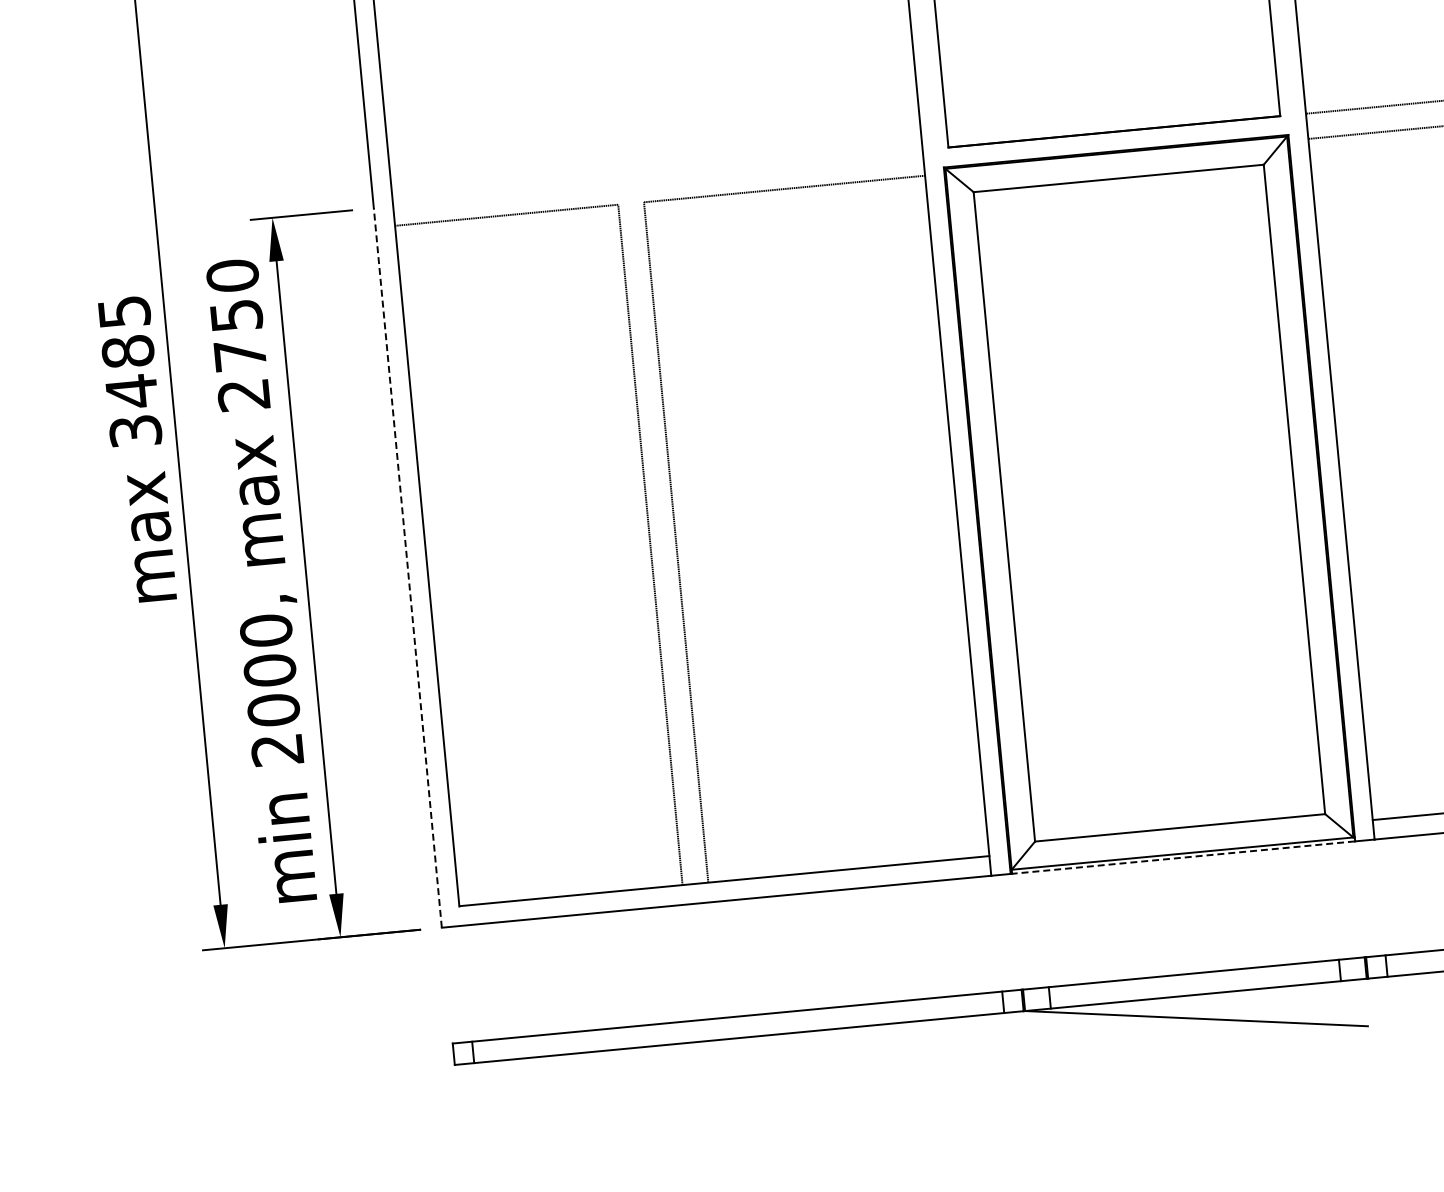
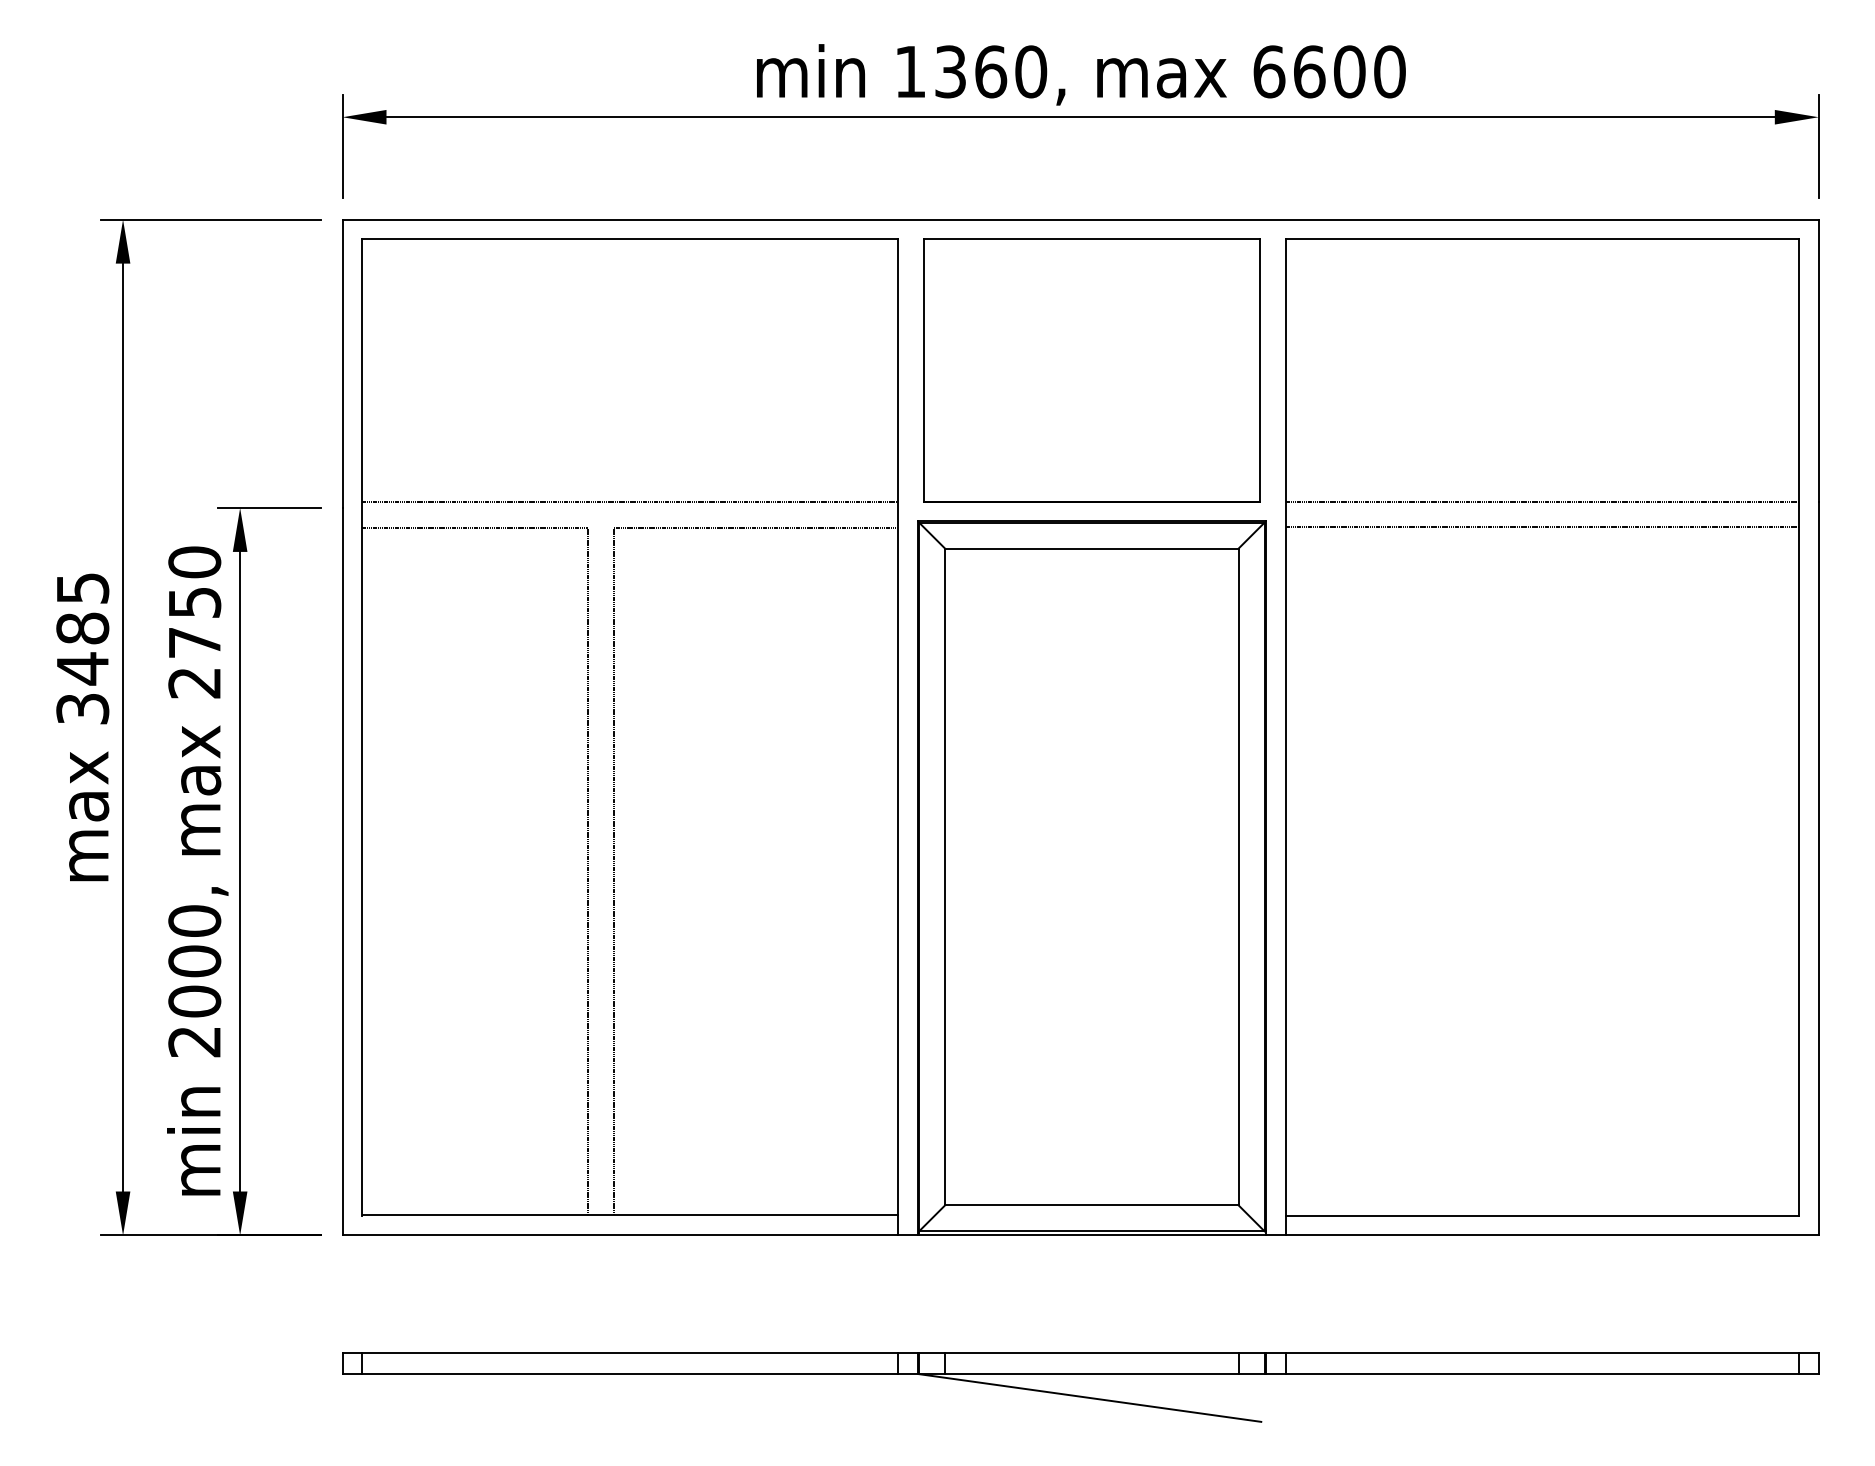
line: (657, 174) -> (630, 501), added
line: (407, 567) -> (342, 871), dashed -> solid
line: (1183, 857) -> (1092, 1235), dashed -> solid

